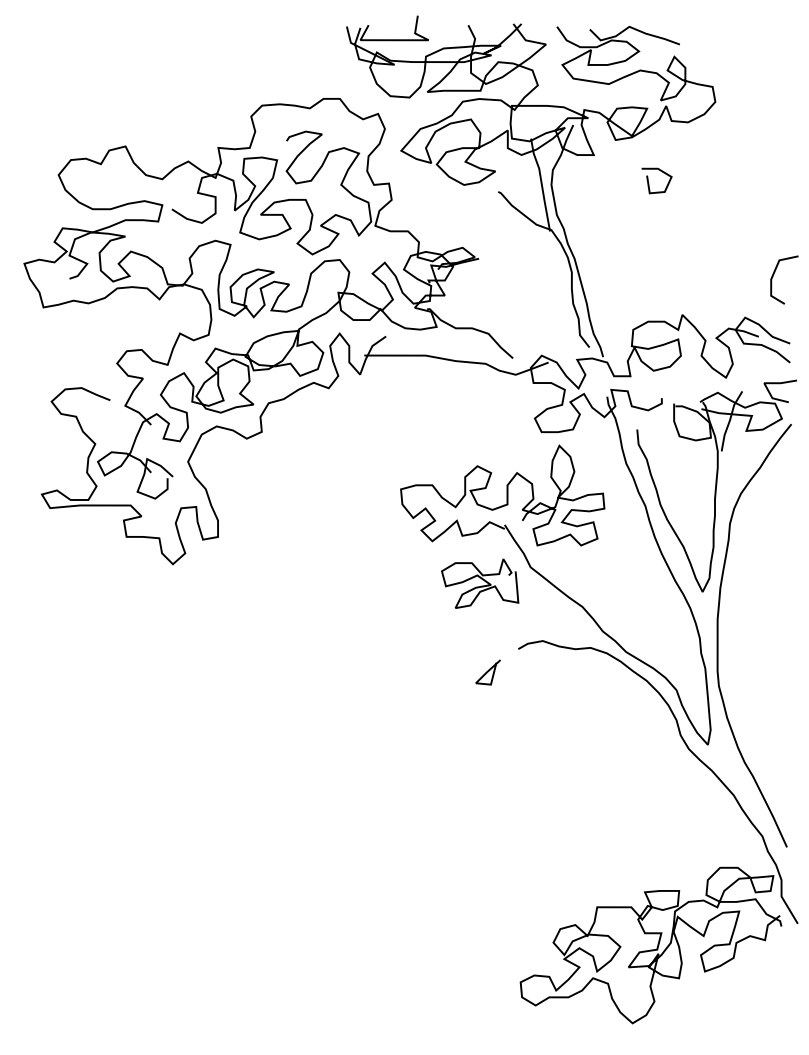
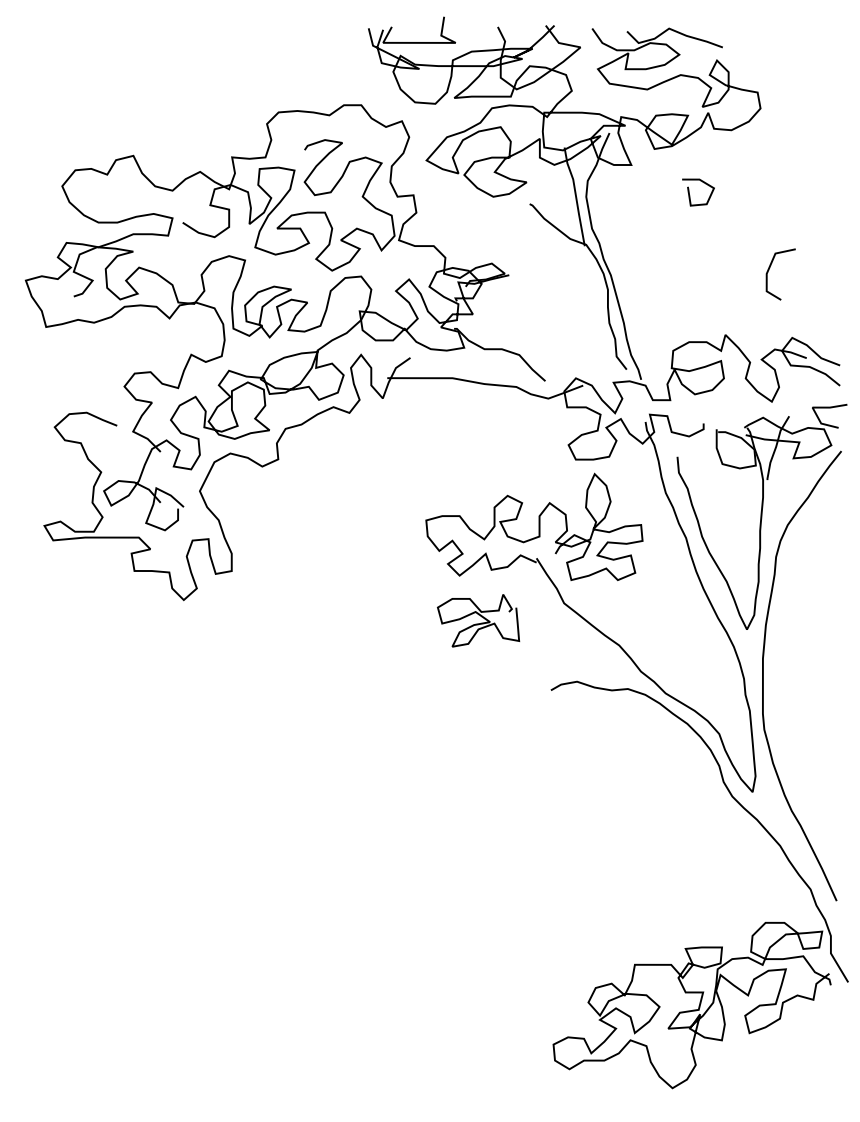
line: (774, 274) -> (770, 268), moved
curve: (481, 585) -> (479, 622), moved
line: (487, 672) -> (518, 715), removed

